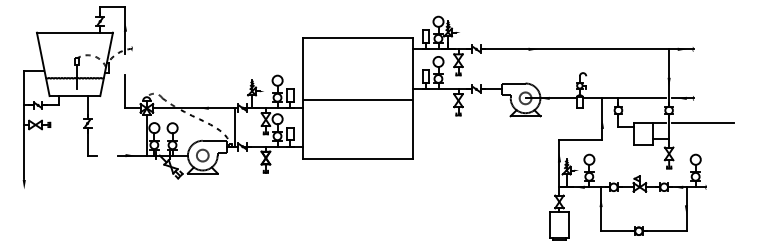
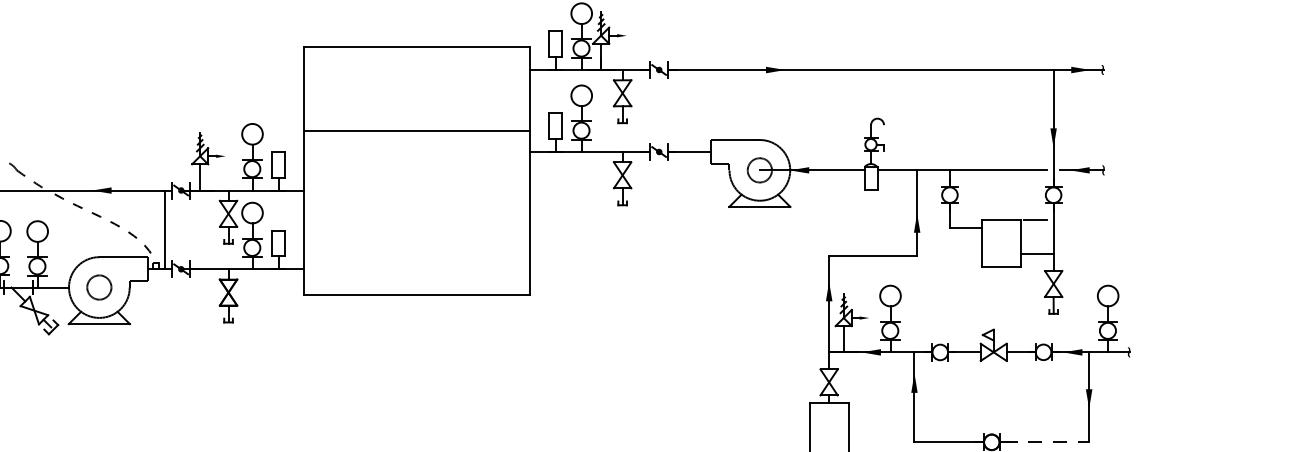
line: (357, 100) -> (415, 131), moved
line: (703, 122) -> (1123, 219), removed
line: (665, 231) -> (1046, 442), solid -> dashed

